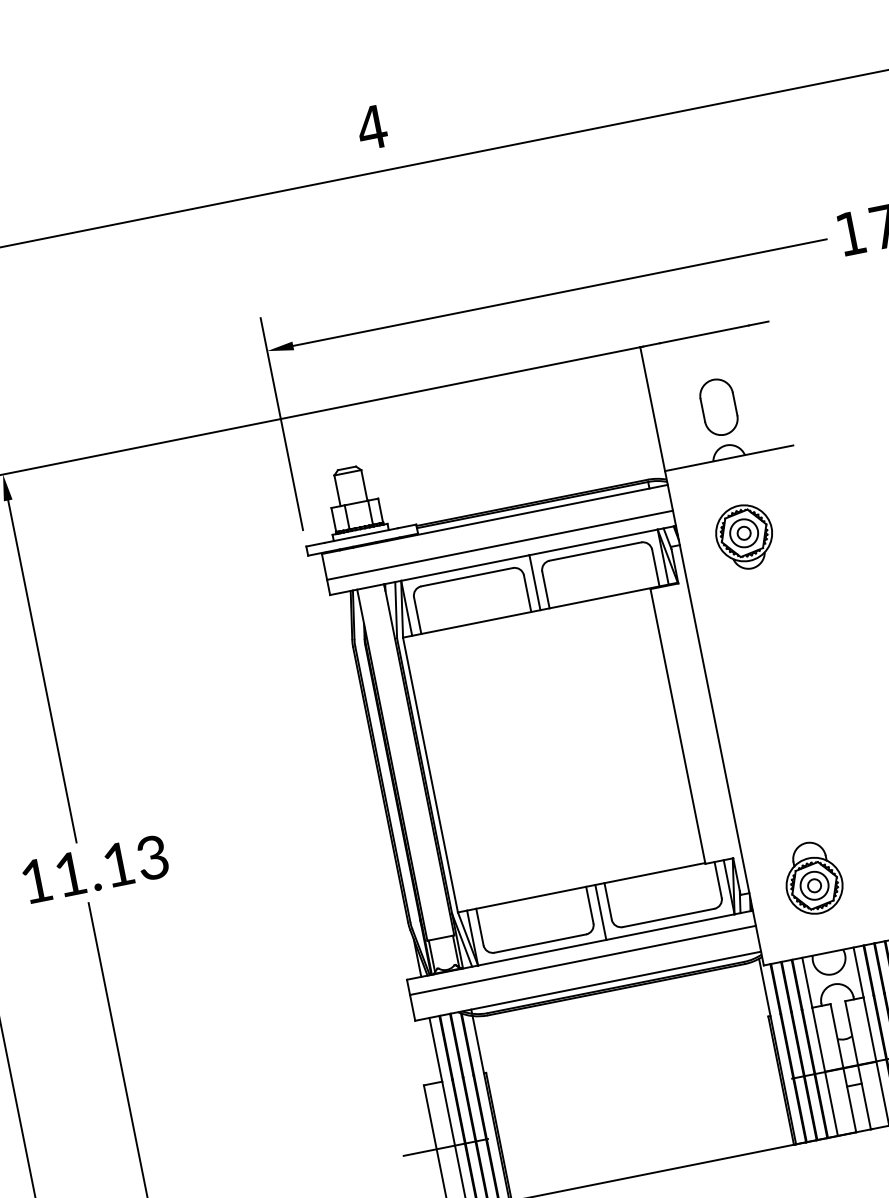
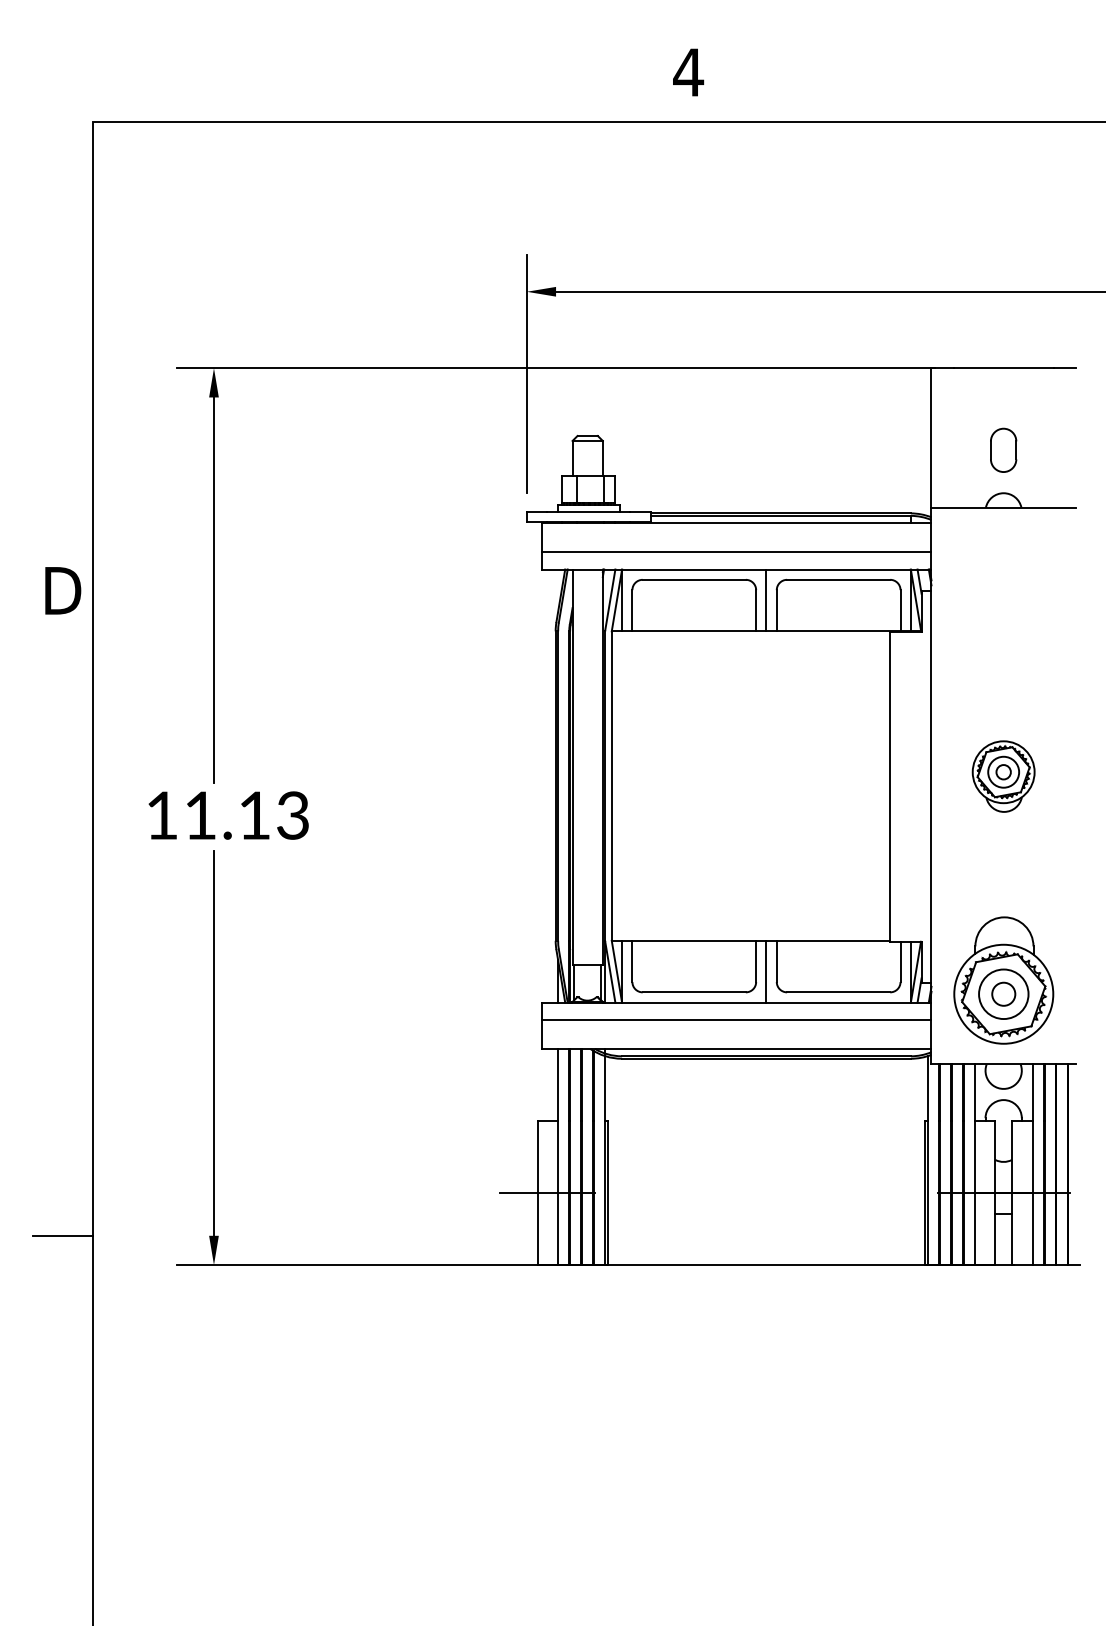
part: (718, 407) -> (1003, 450), size x0.7
part: (744, 537) -> (1003, 776), moved
part: (812, 878) -> (1003, 980), size x1.6

